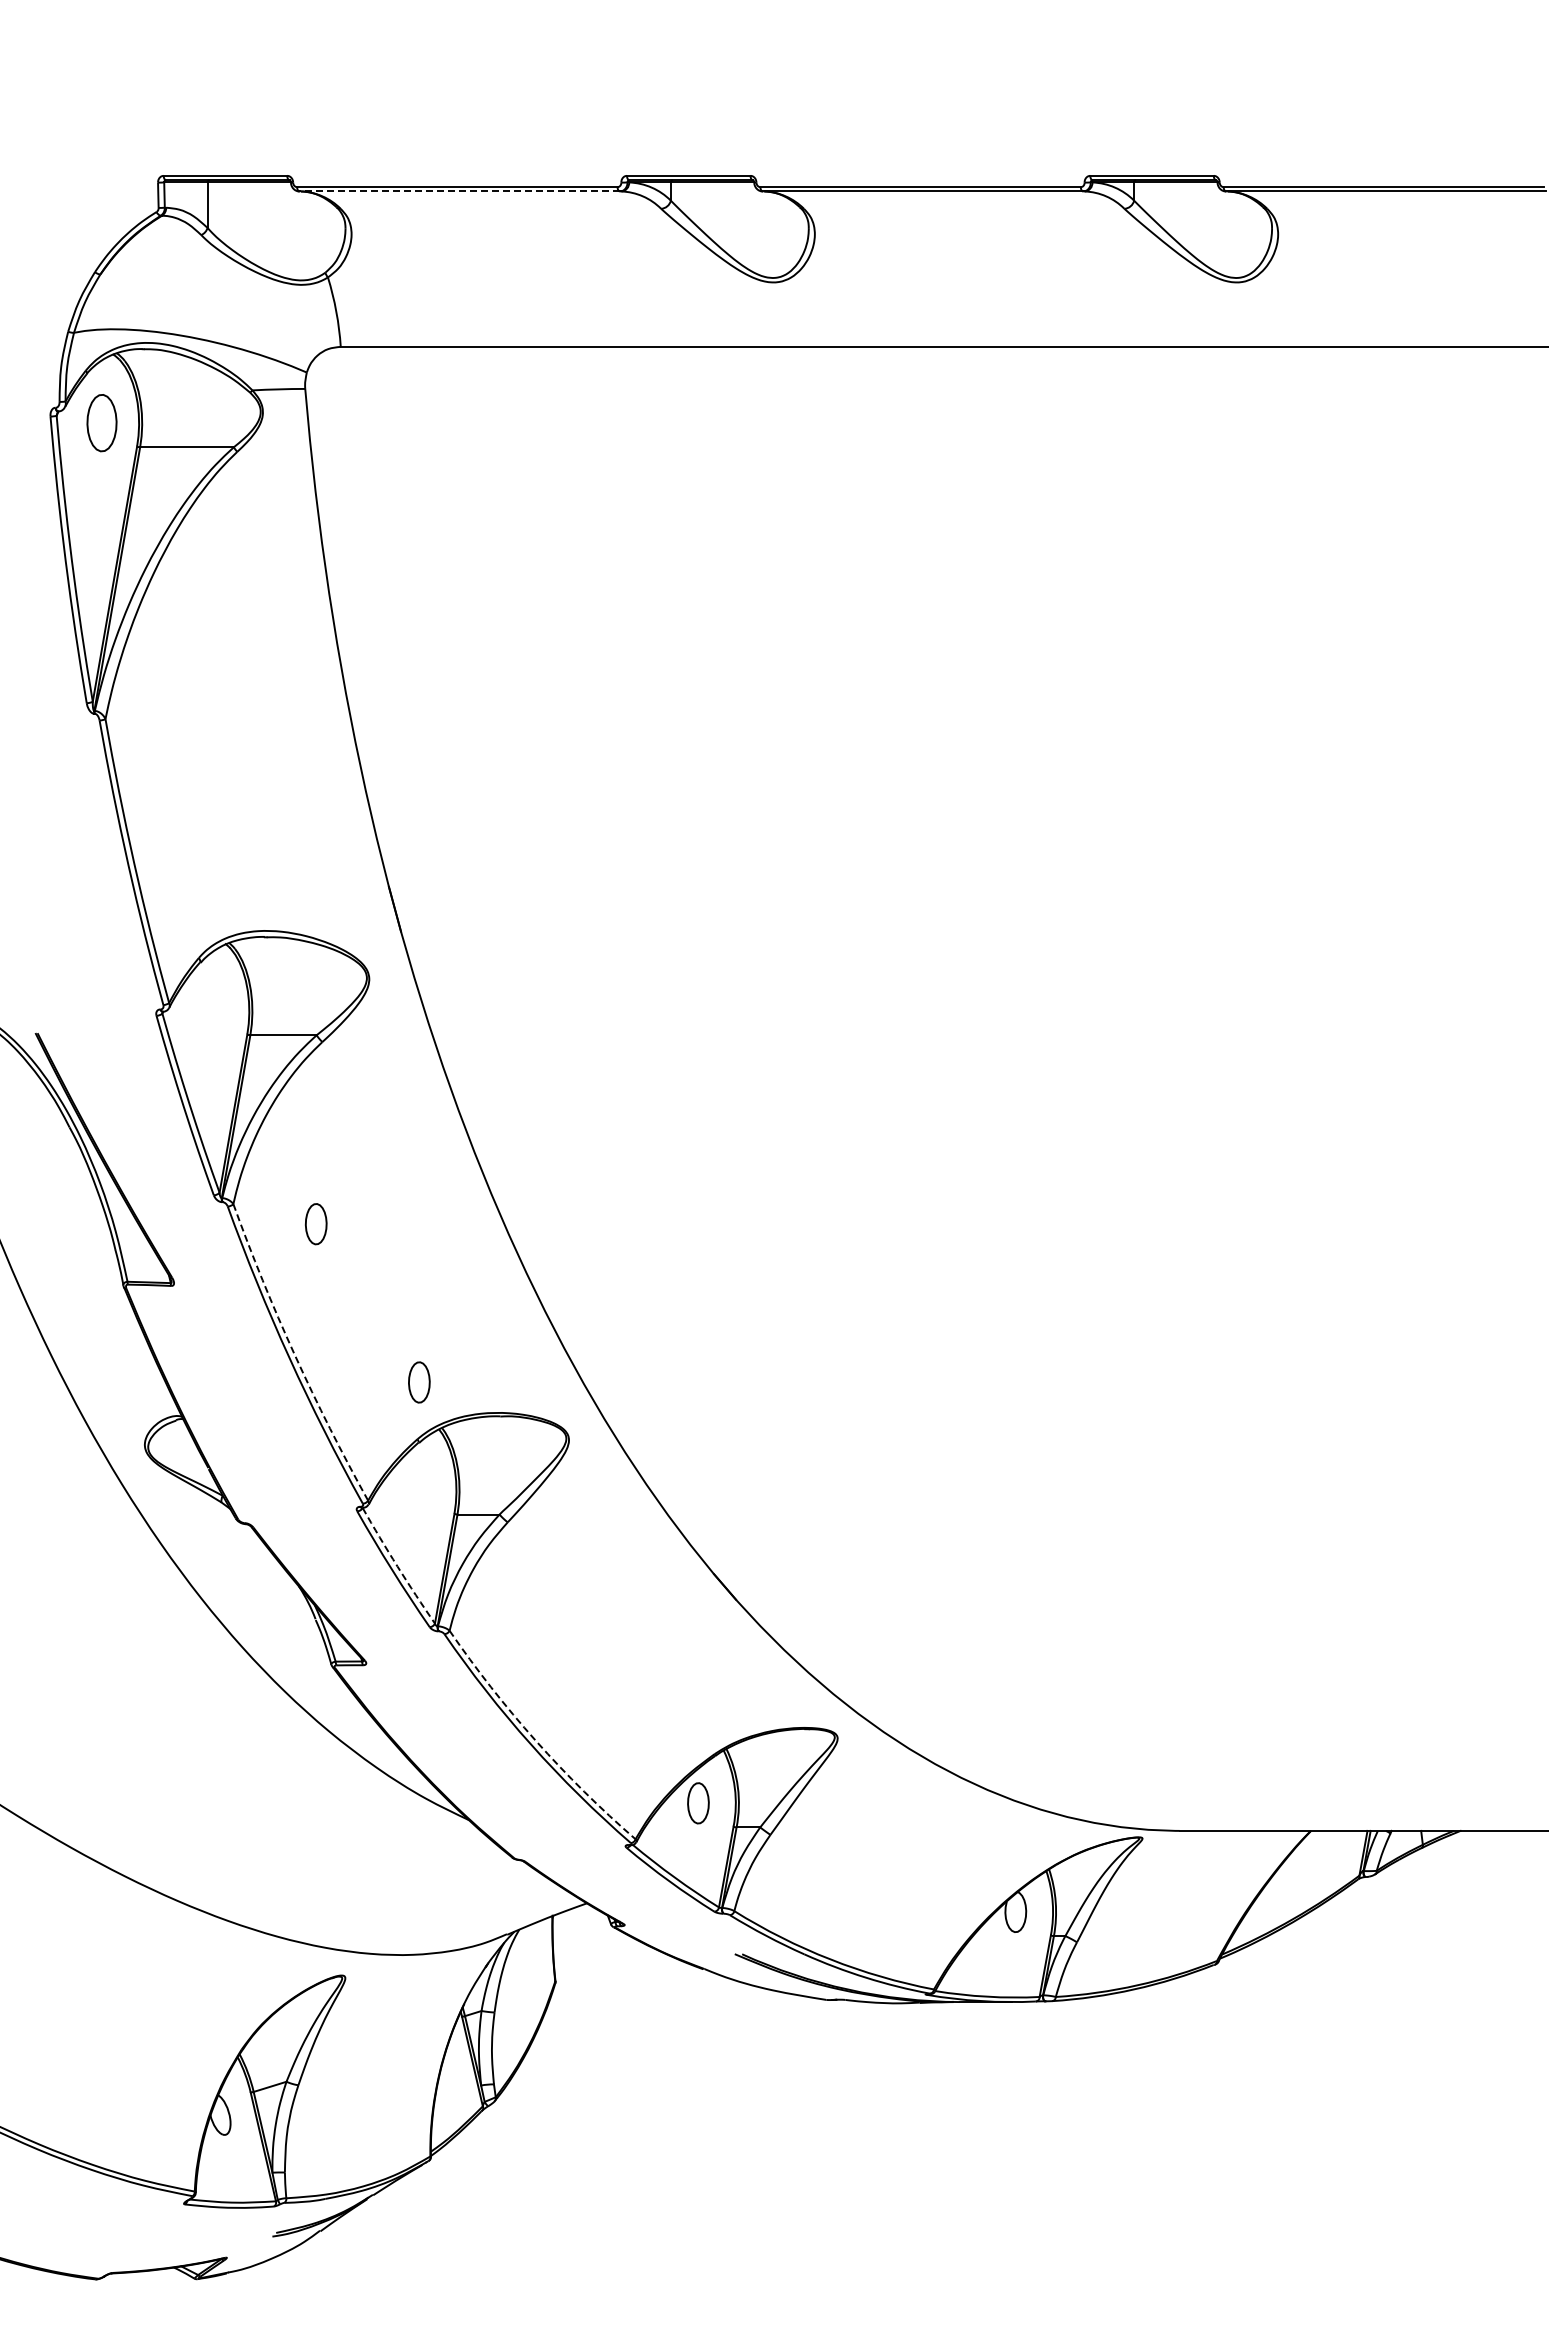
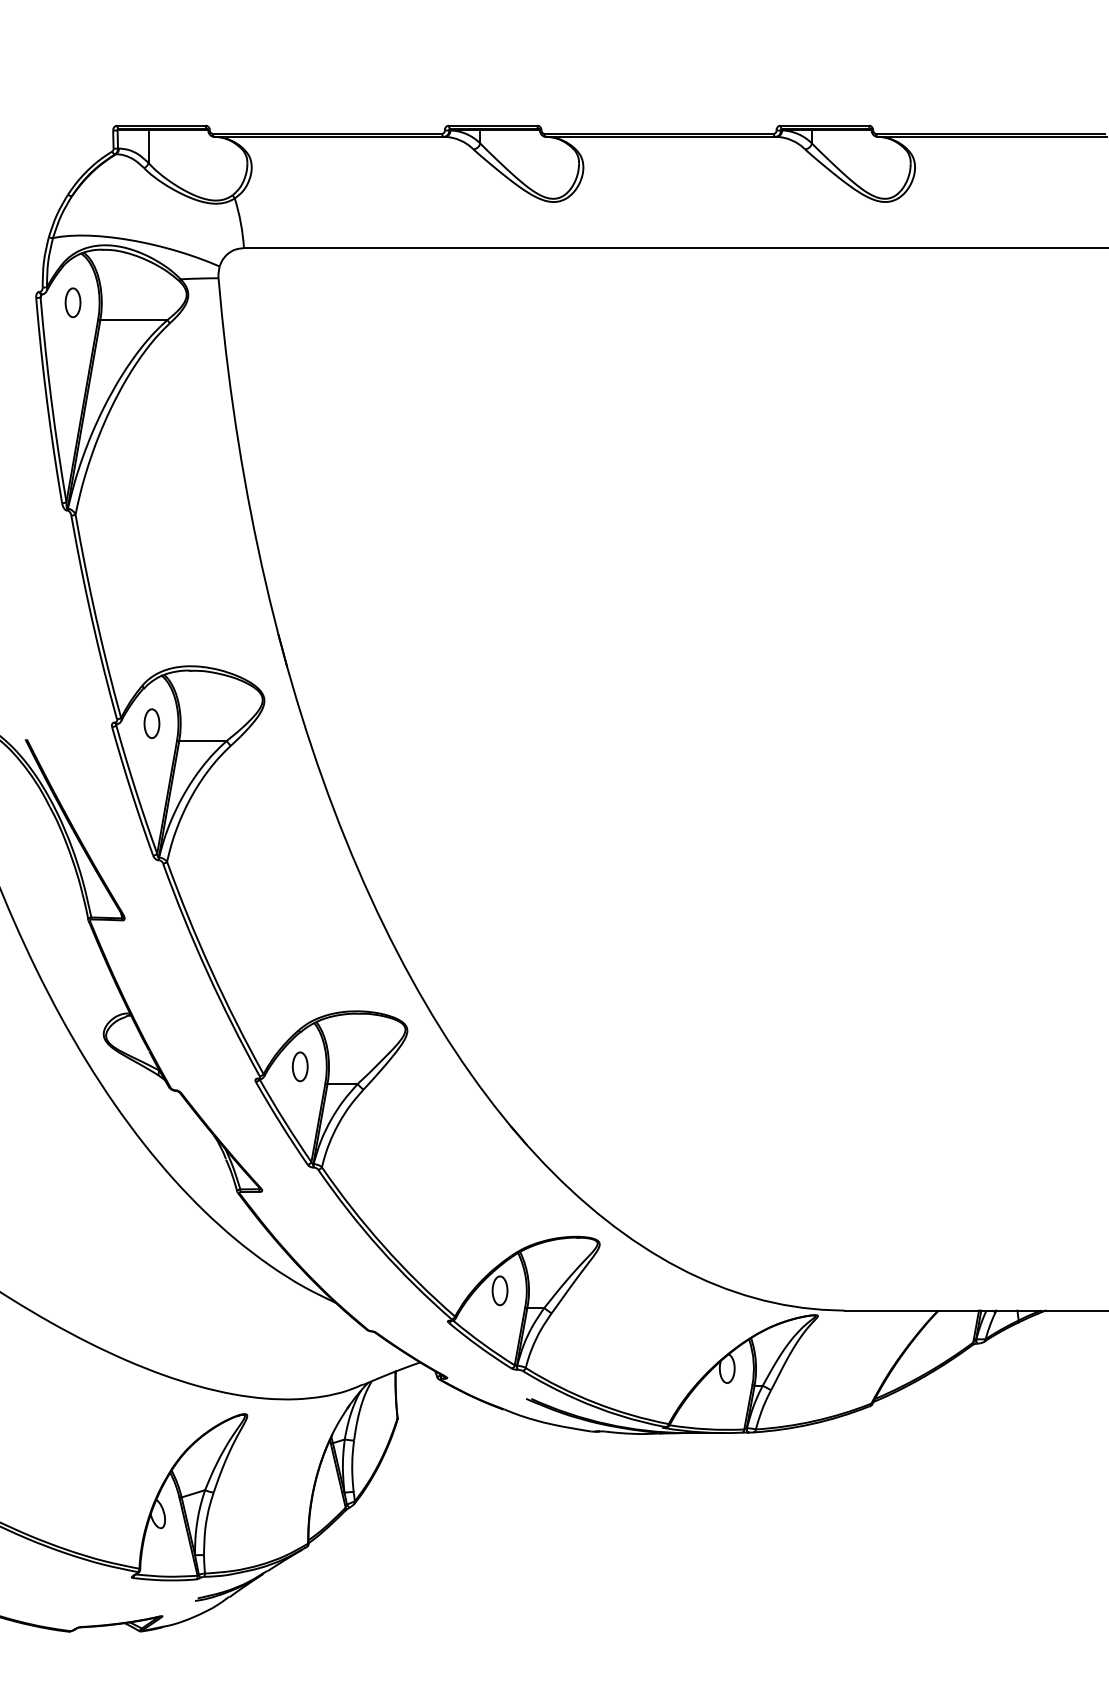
line: (459, 191) -> (328, 136), dashed -> solid
part: (101, 423) -> (72, 303), size x0.71
part: (316, 1224) -> (152, 723), moved
arc: (294, 1355) -> (210, 970), dashed -> solid
part: (419, 1382) -> (300, 1066), moved
arc: (397, 1566) -> (284, 1121), dashed -> solid
arc: (535, 1740) -> (383, 1245), dashed -> solid

